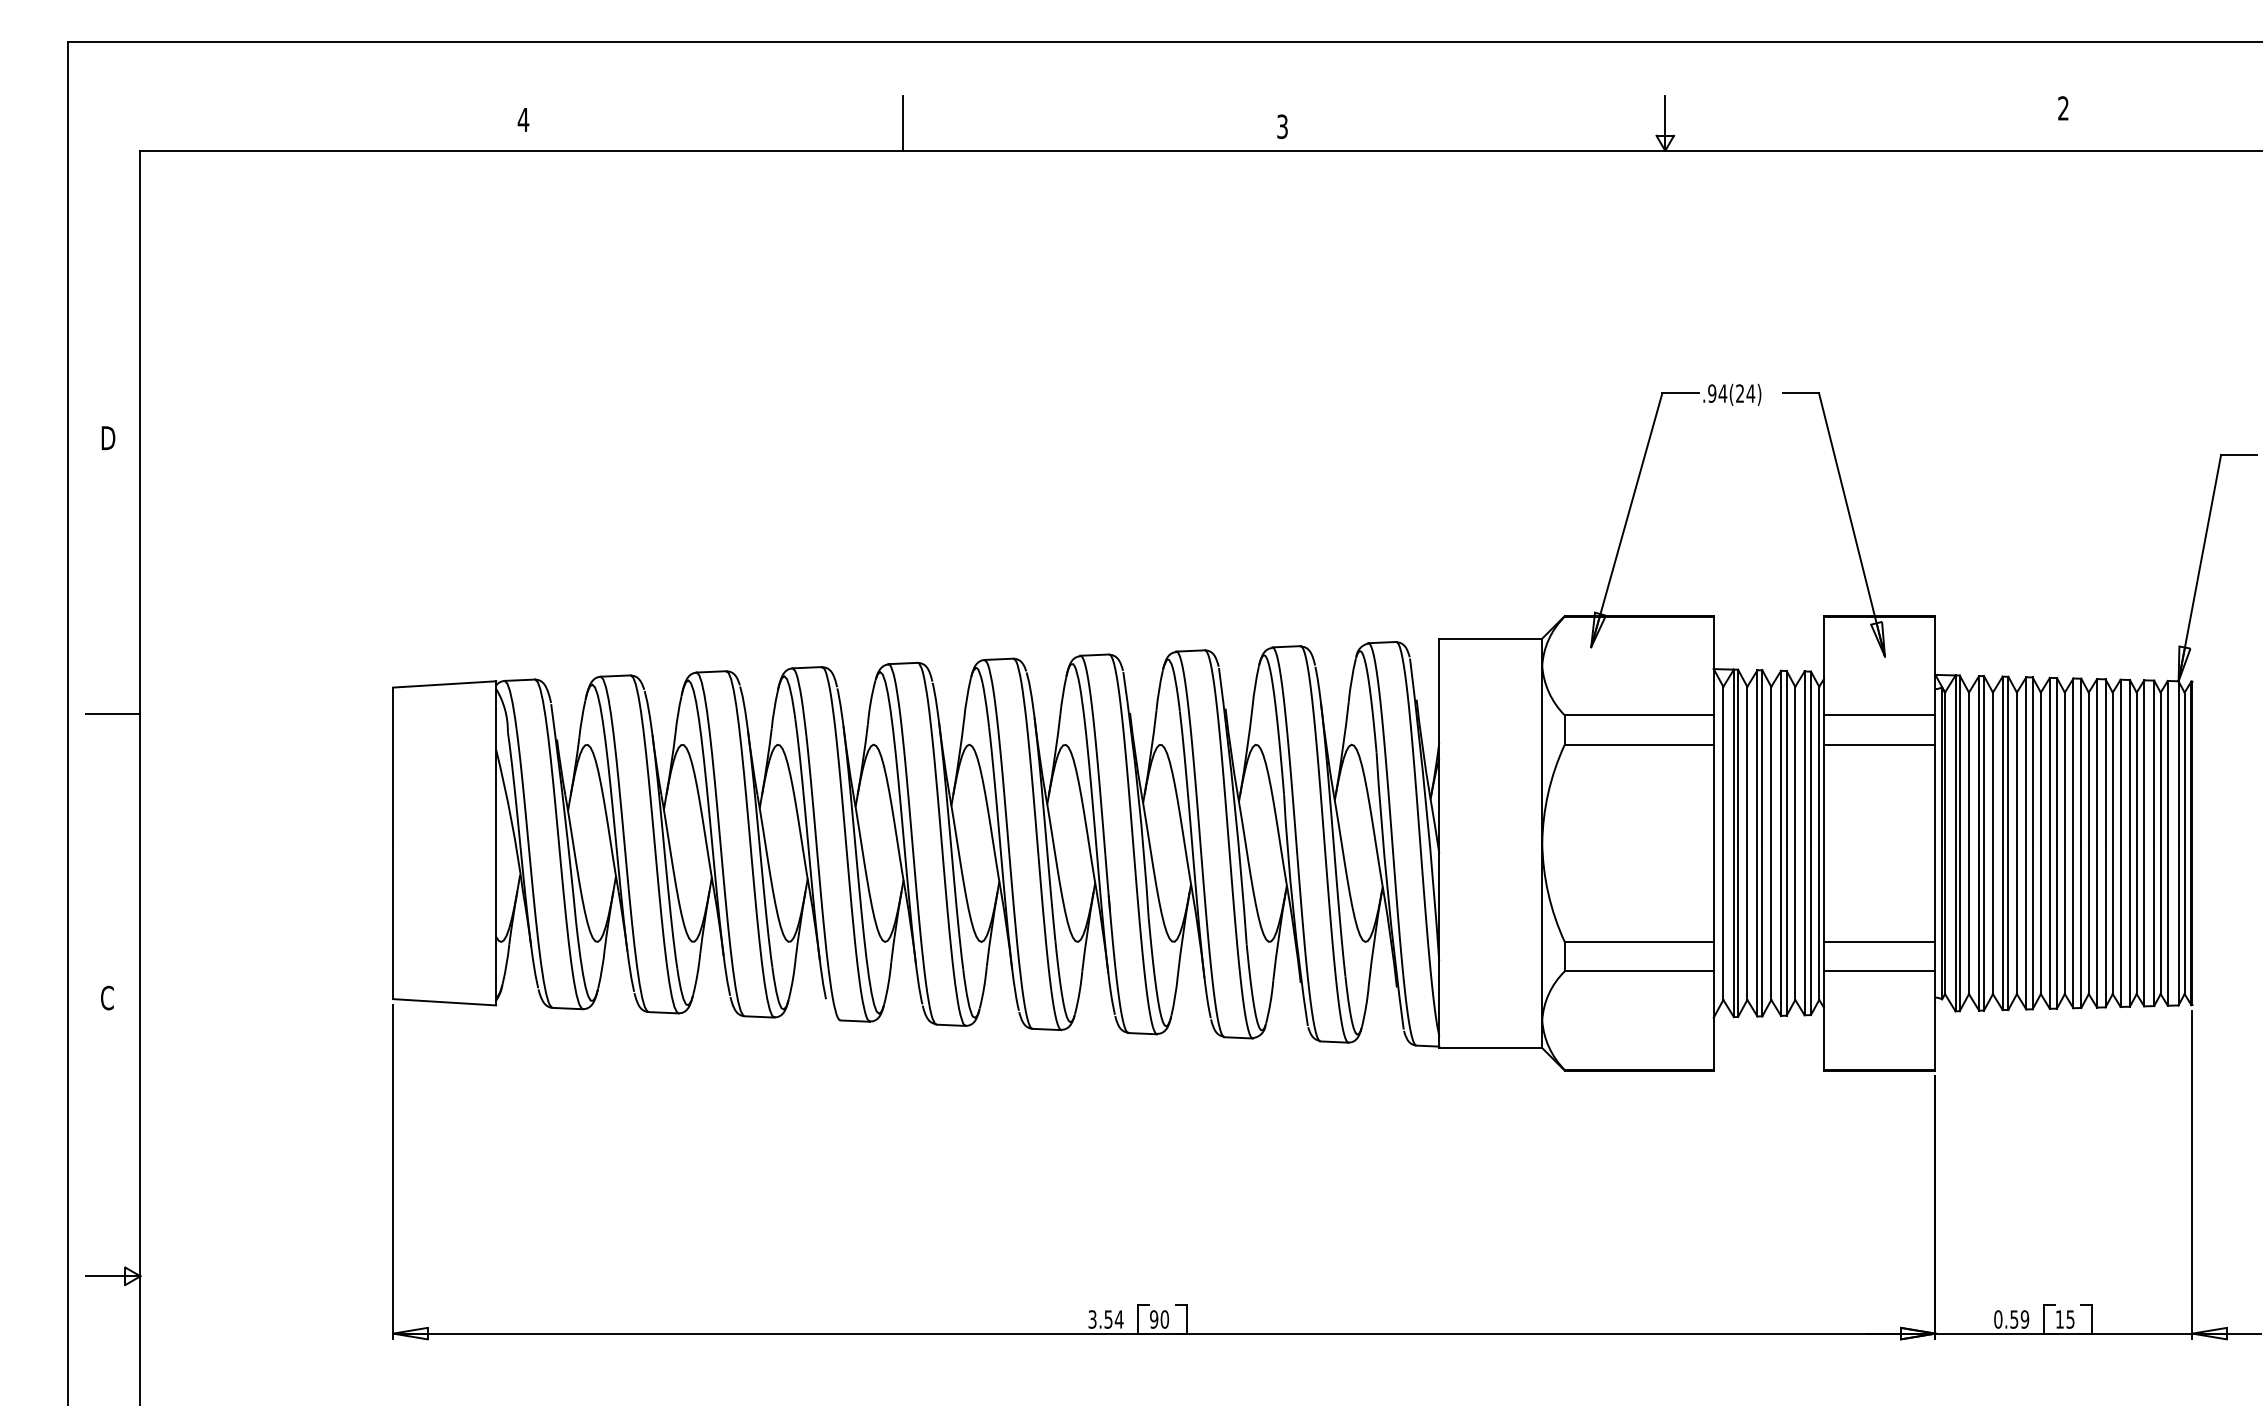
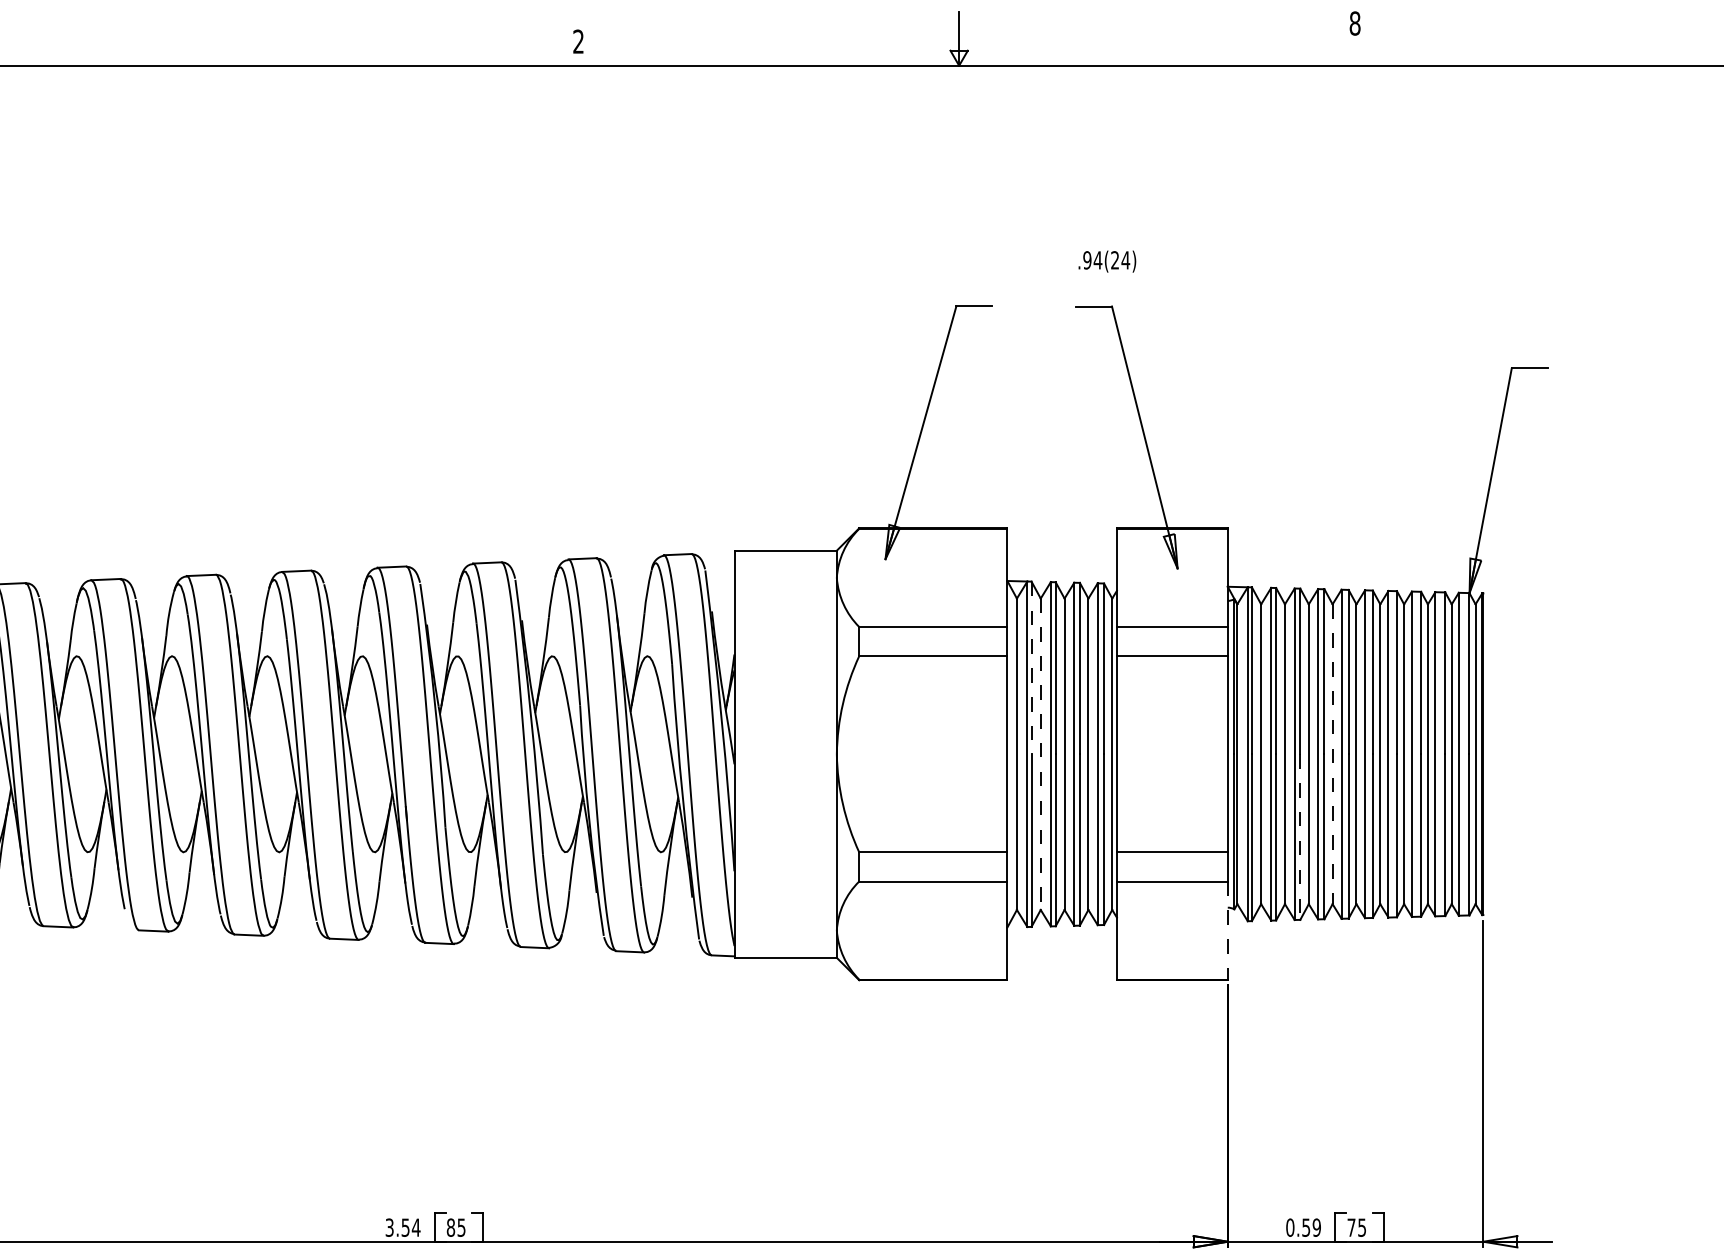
text: (2063, 108) -> (1355, 23), 2 -> 8
line: (902, 123) -> (200, 38), removed
text: (1282, 126) -> (578, 41), 3 -> 2
text: (1732, 394) -> (1107, 261), moved
line: (1738, 756) -> (1031, 667), solid -> dashed
line: (1747, 843) -> (1040, 754), solid -> dashed
line: (2040, 843) -> (1332, 754), solid -> dashed
line: (2008, 927) -> (1300, 837), solid -> dashed
line: (1935, 1021) -> (1227, 931), solid -> dashed
text: (1159, 1319) -> (456, 1227), 90 -> 85
text: (2059, 1319) -> (1351, 1227), 15 -> 75

